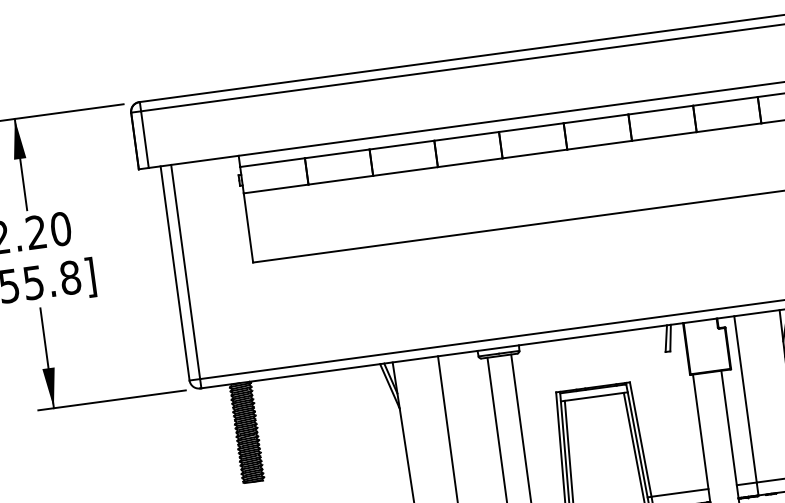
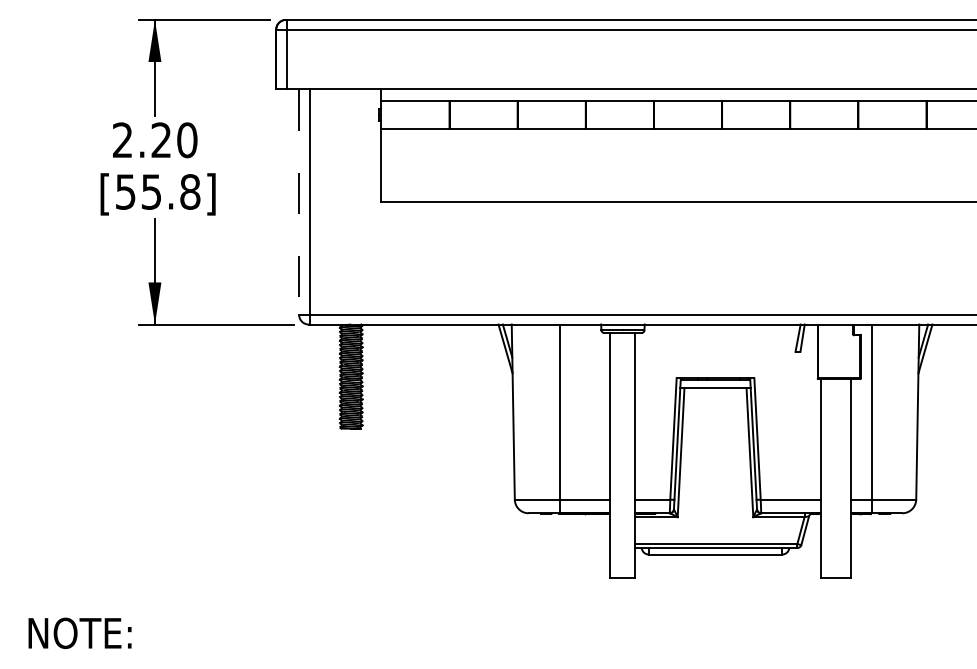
line: (175, 273) -> (299, 202), solid -> dashed

